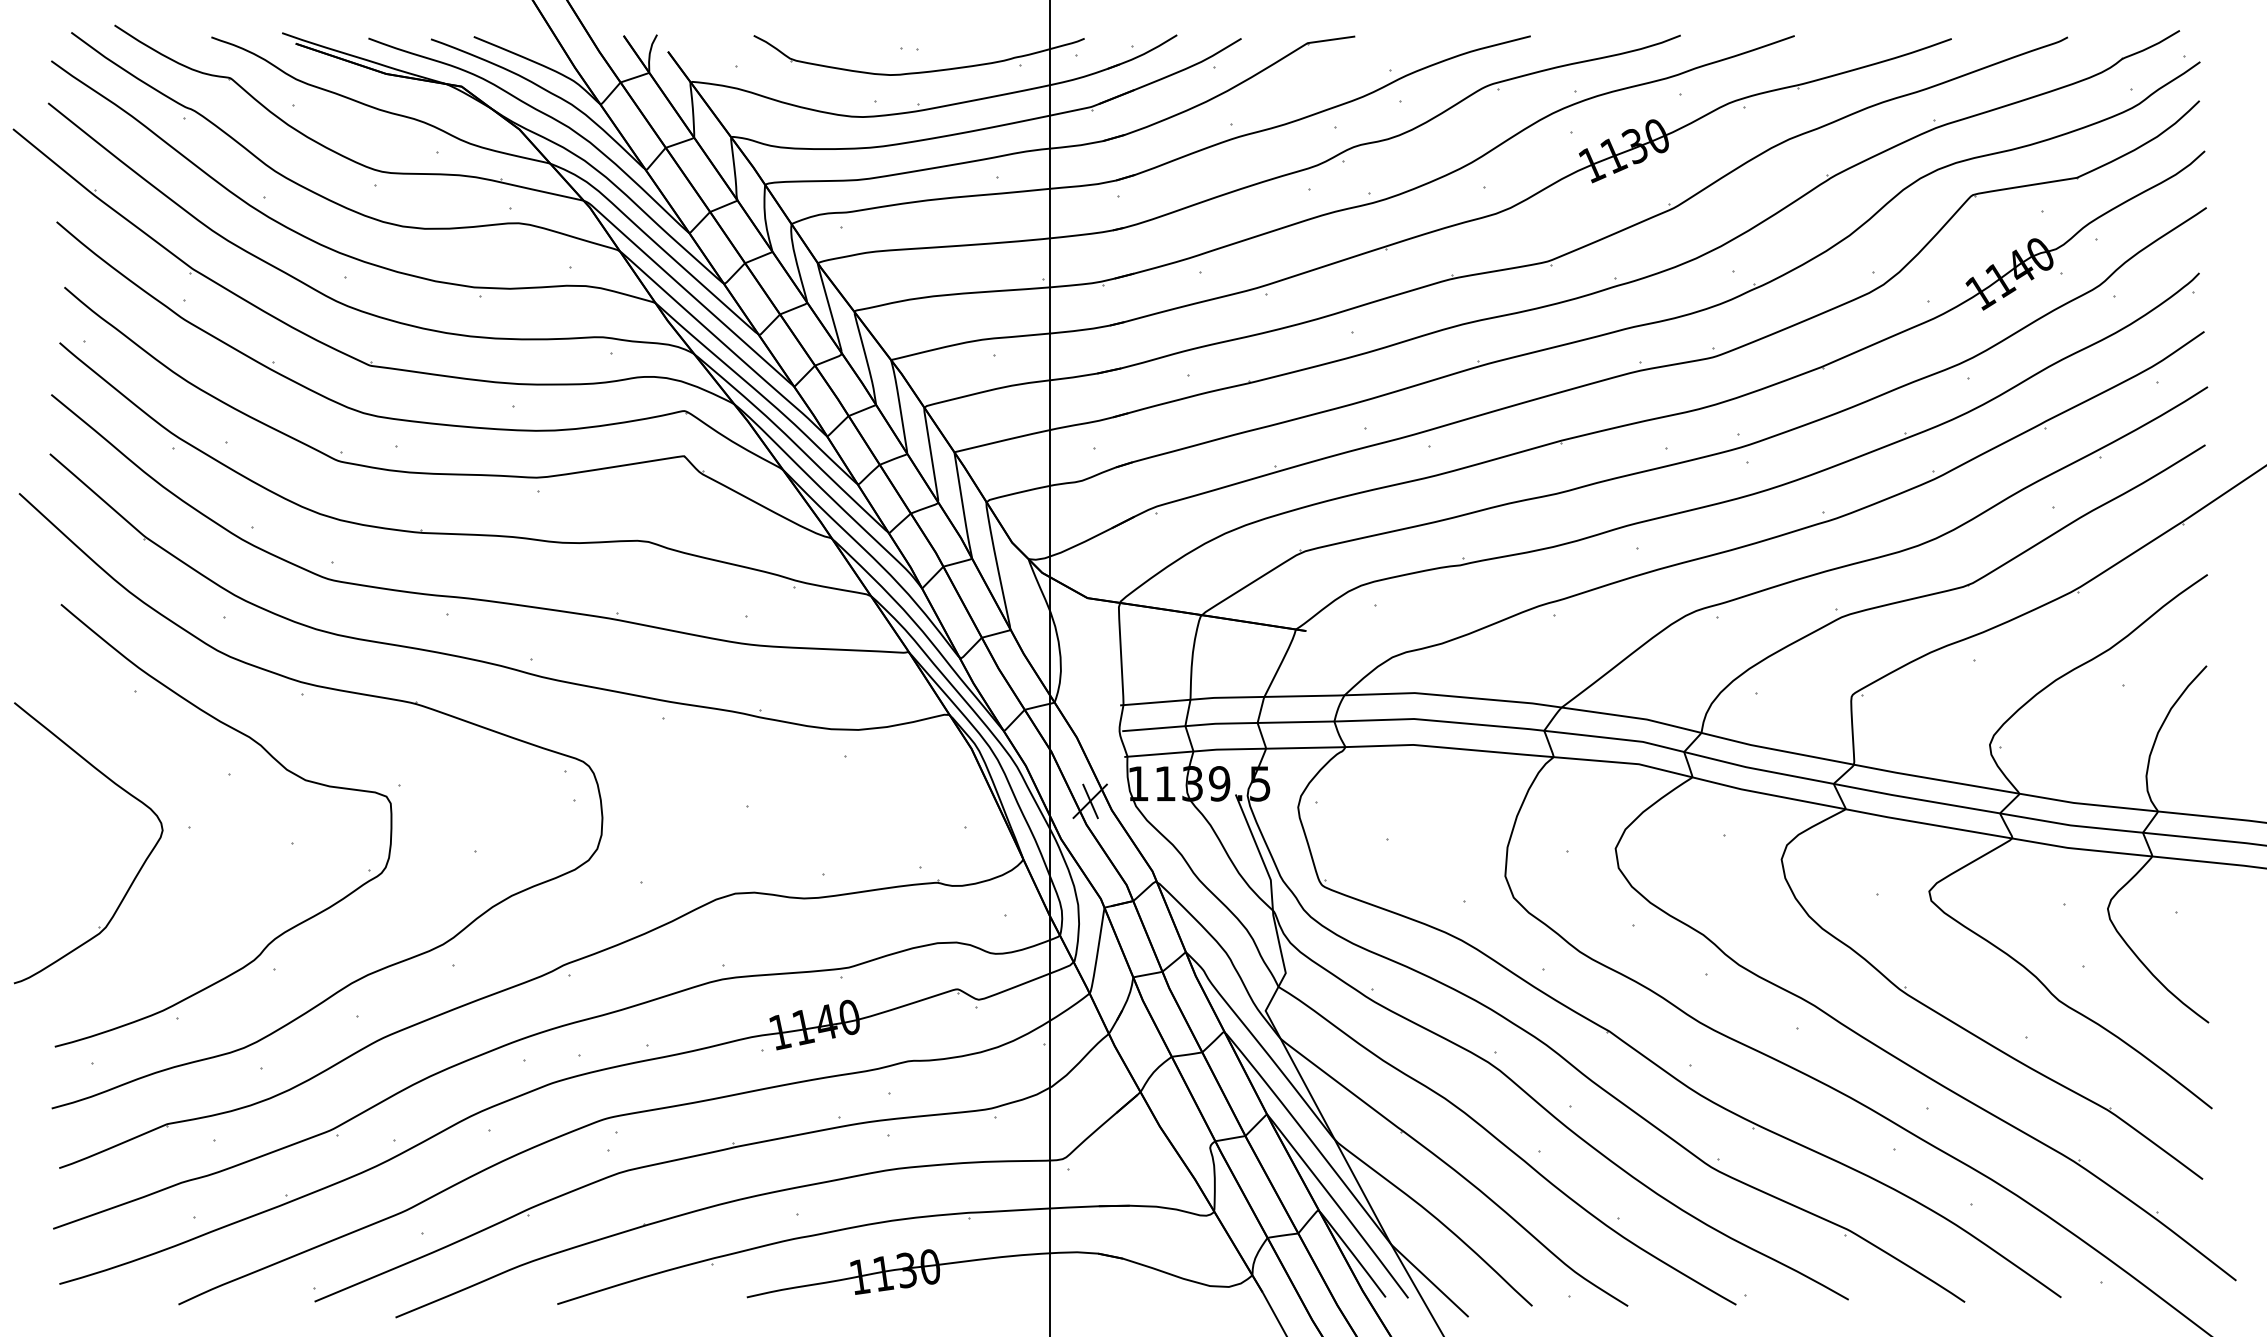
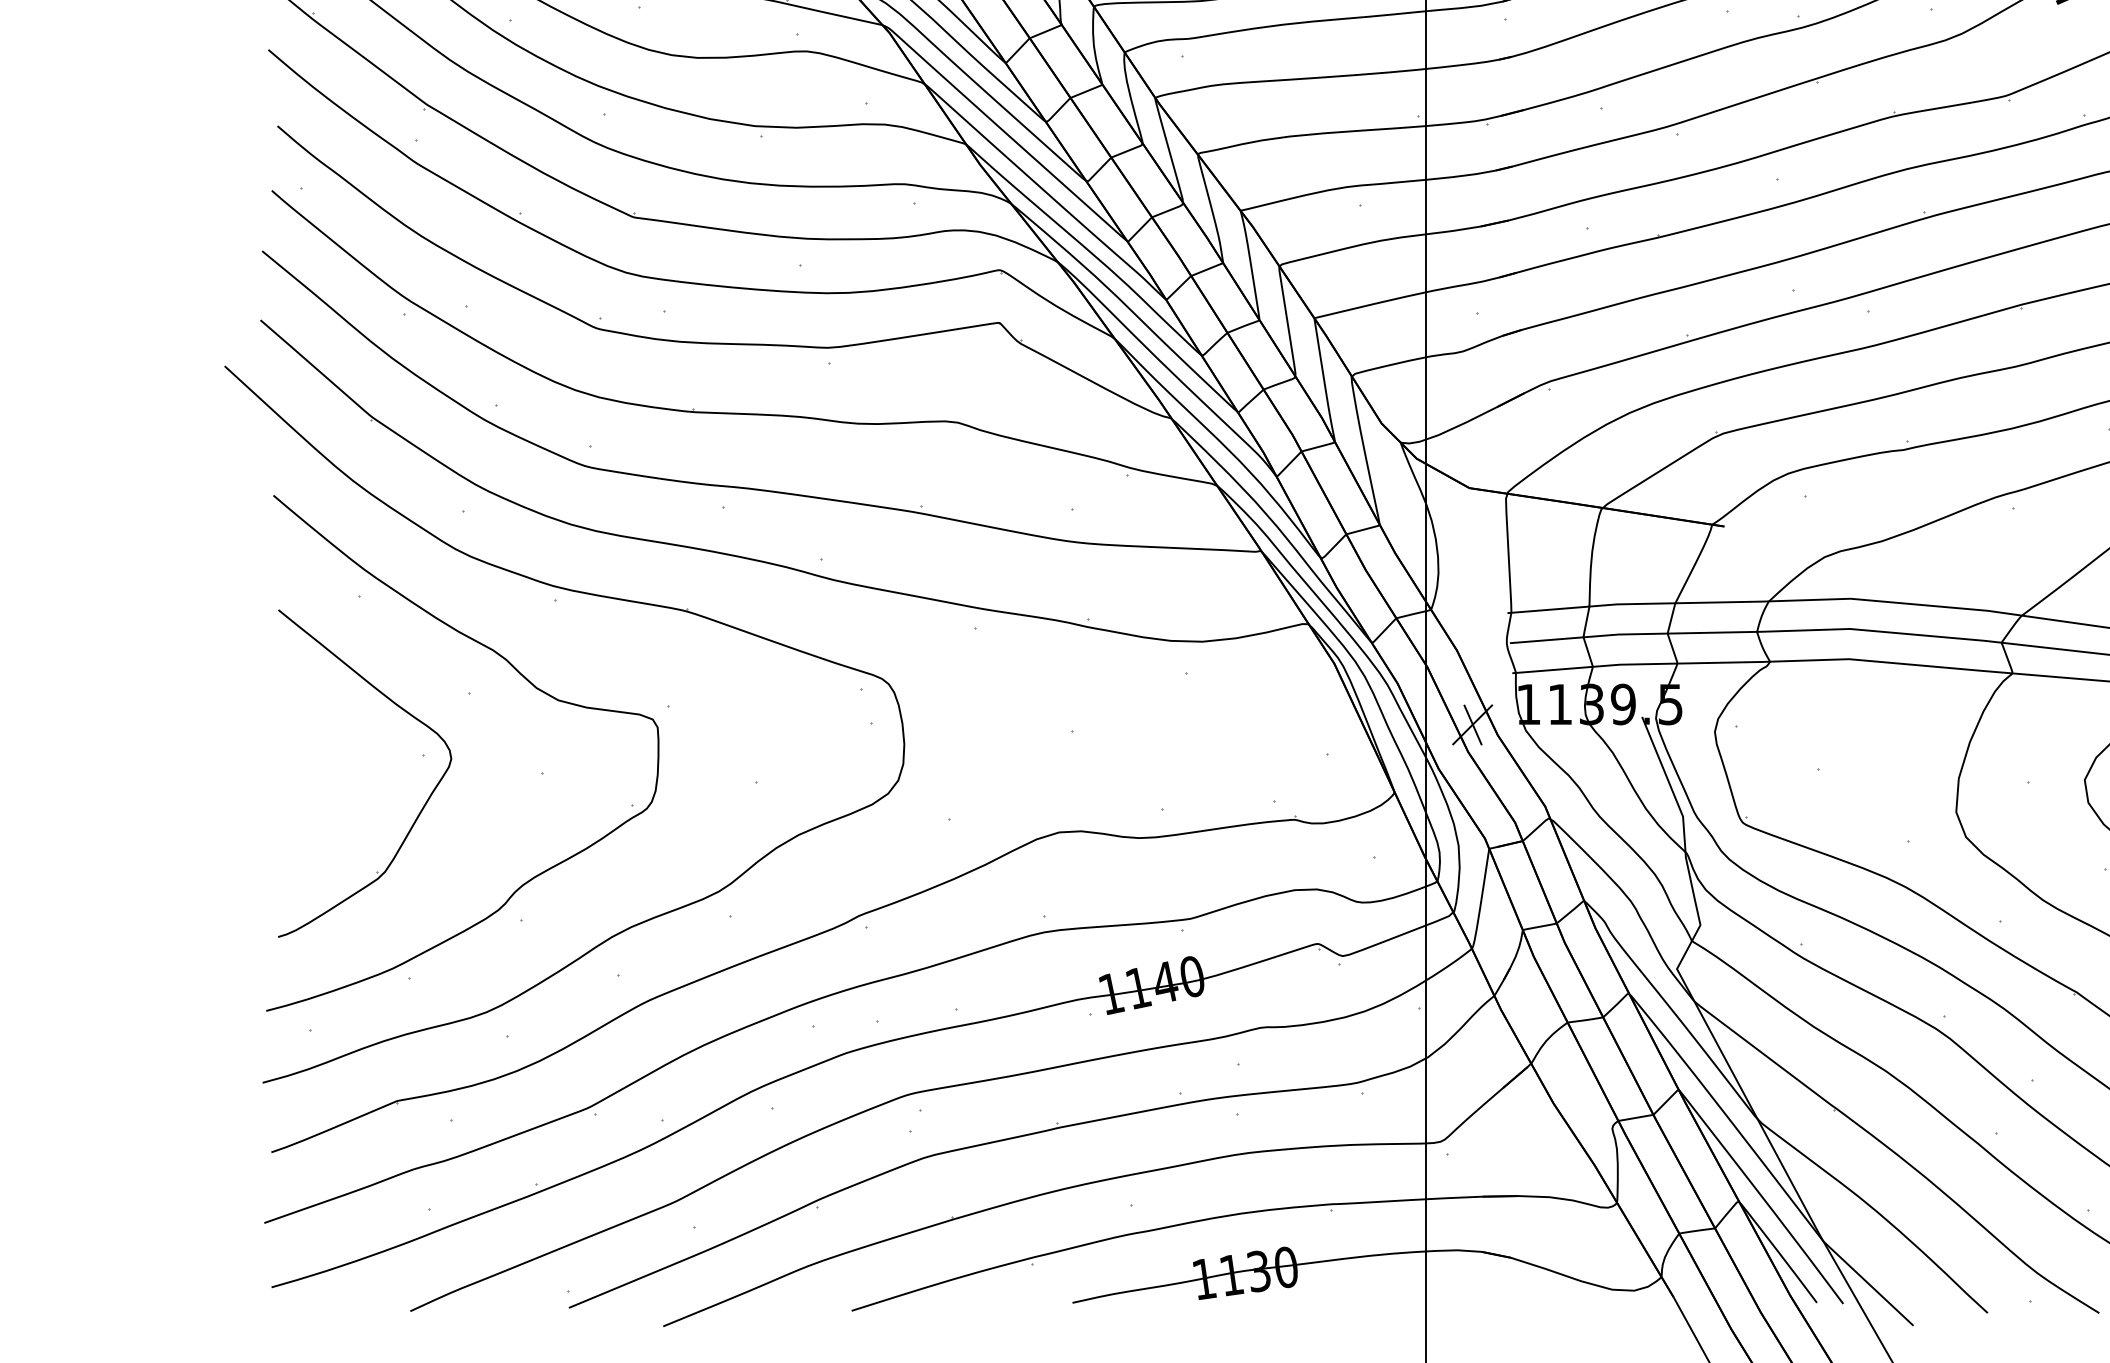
part: (138, 870) -> (423, 805), moved

